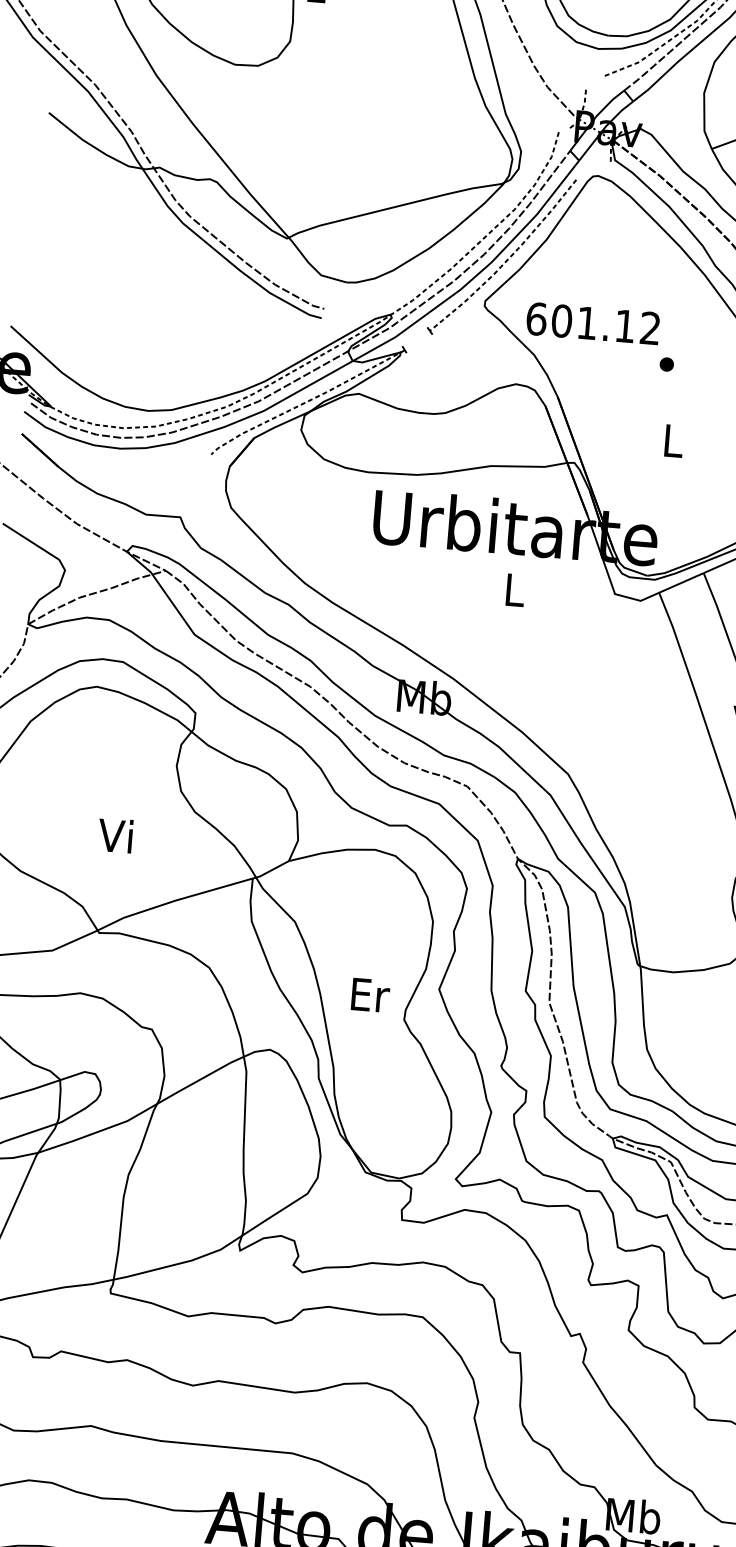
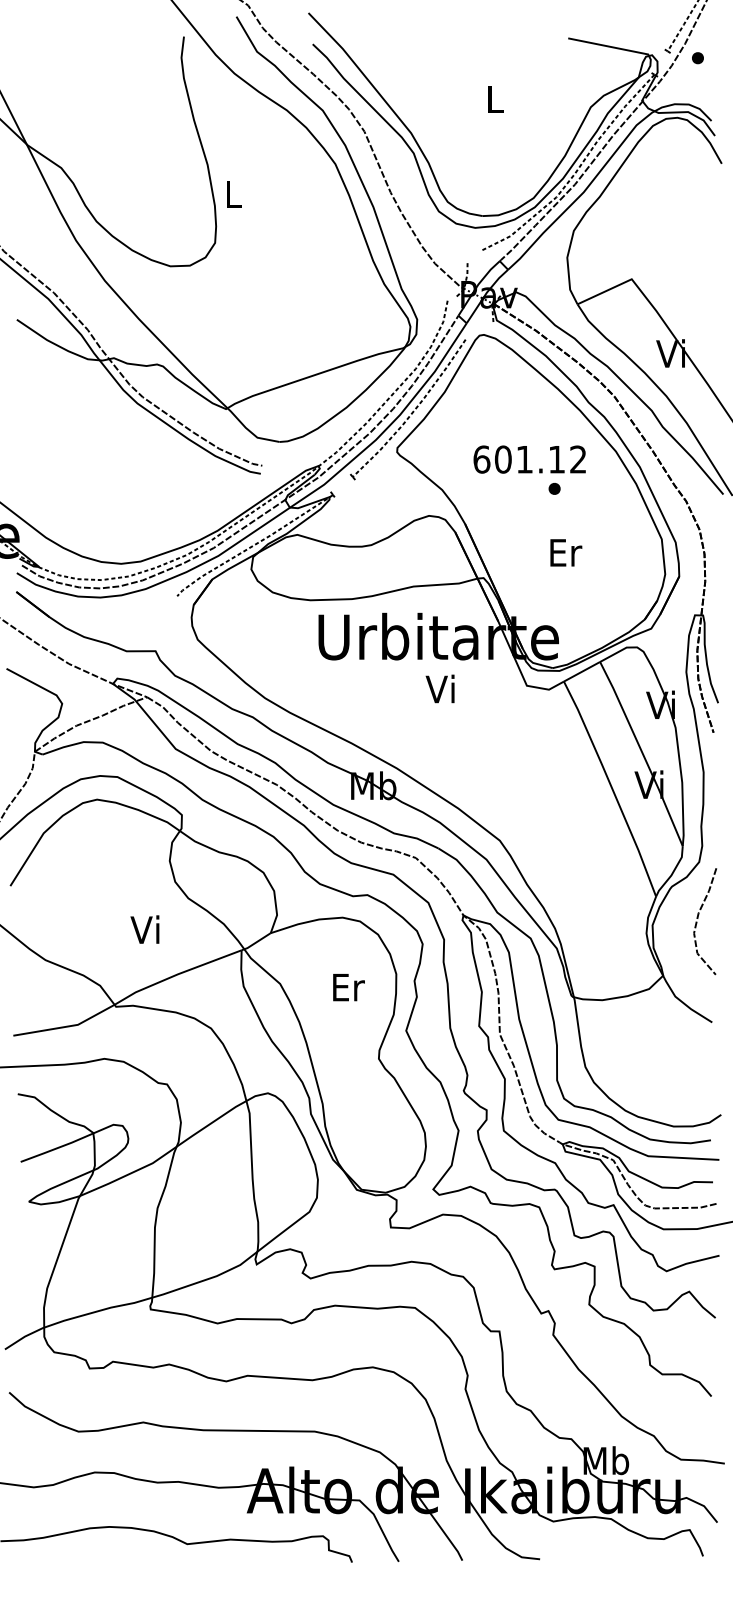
text: (592, 323) -> (529, 459), moved
text: (674, 440) -> (566, 552), L -> Er
text: (511, 588) -> (439, 688), L -> Vi
text: (114, 835) -> (144, 929), moved
text: (370, 995) -> (348, 987), moved

